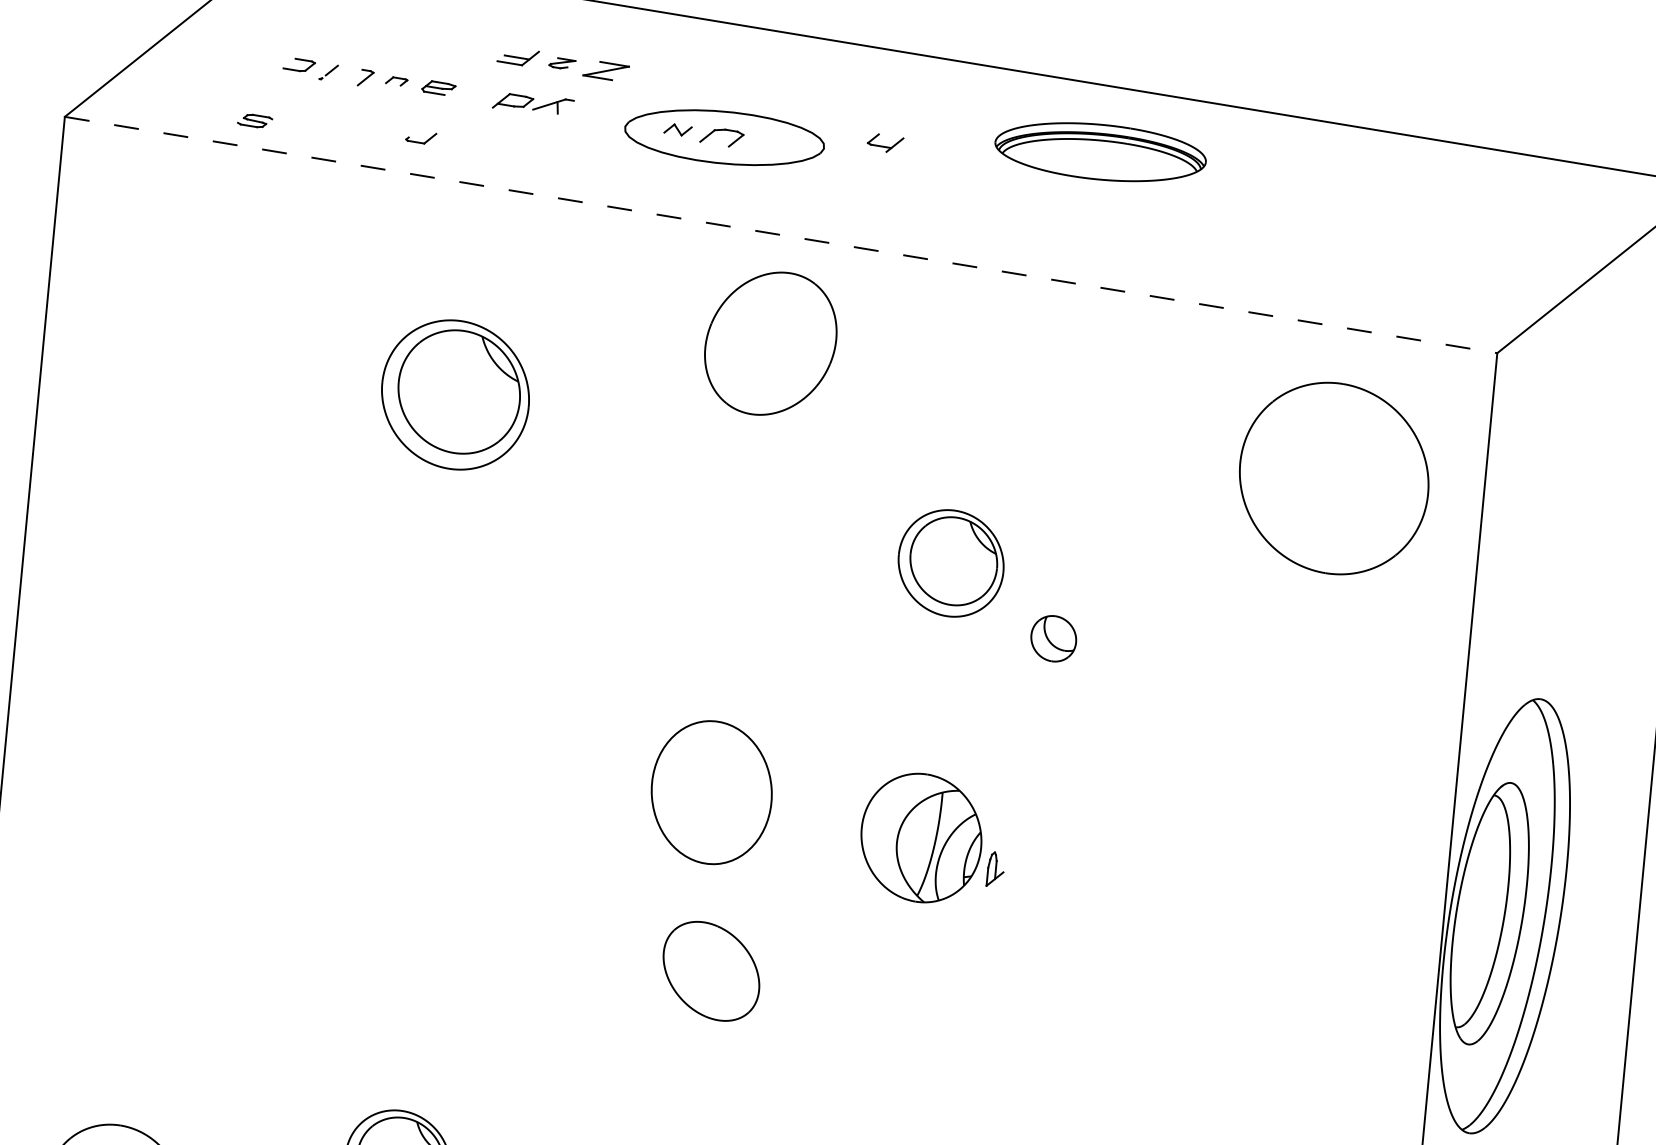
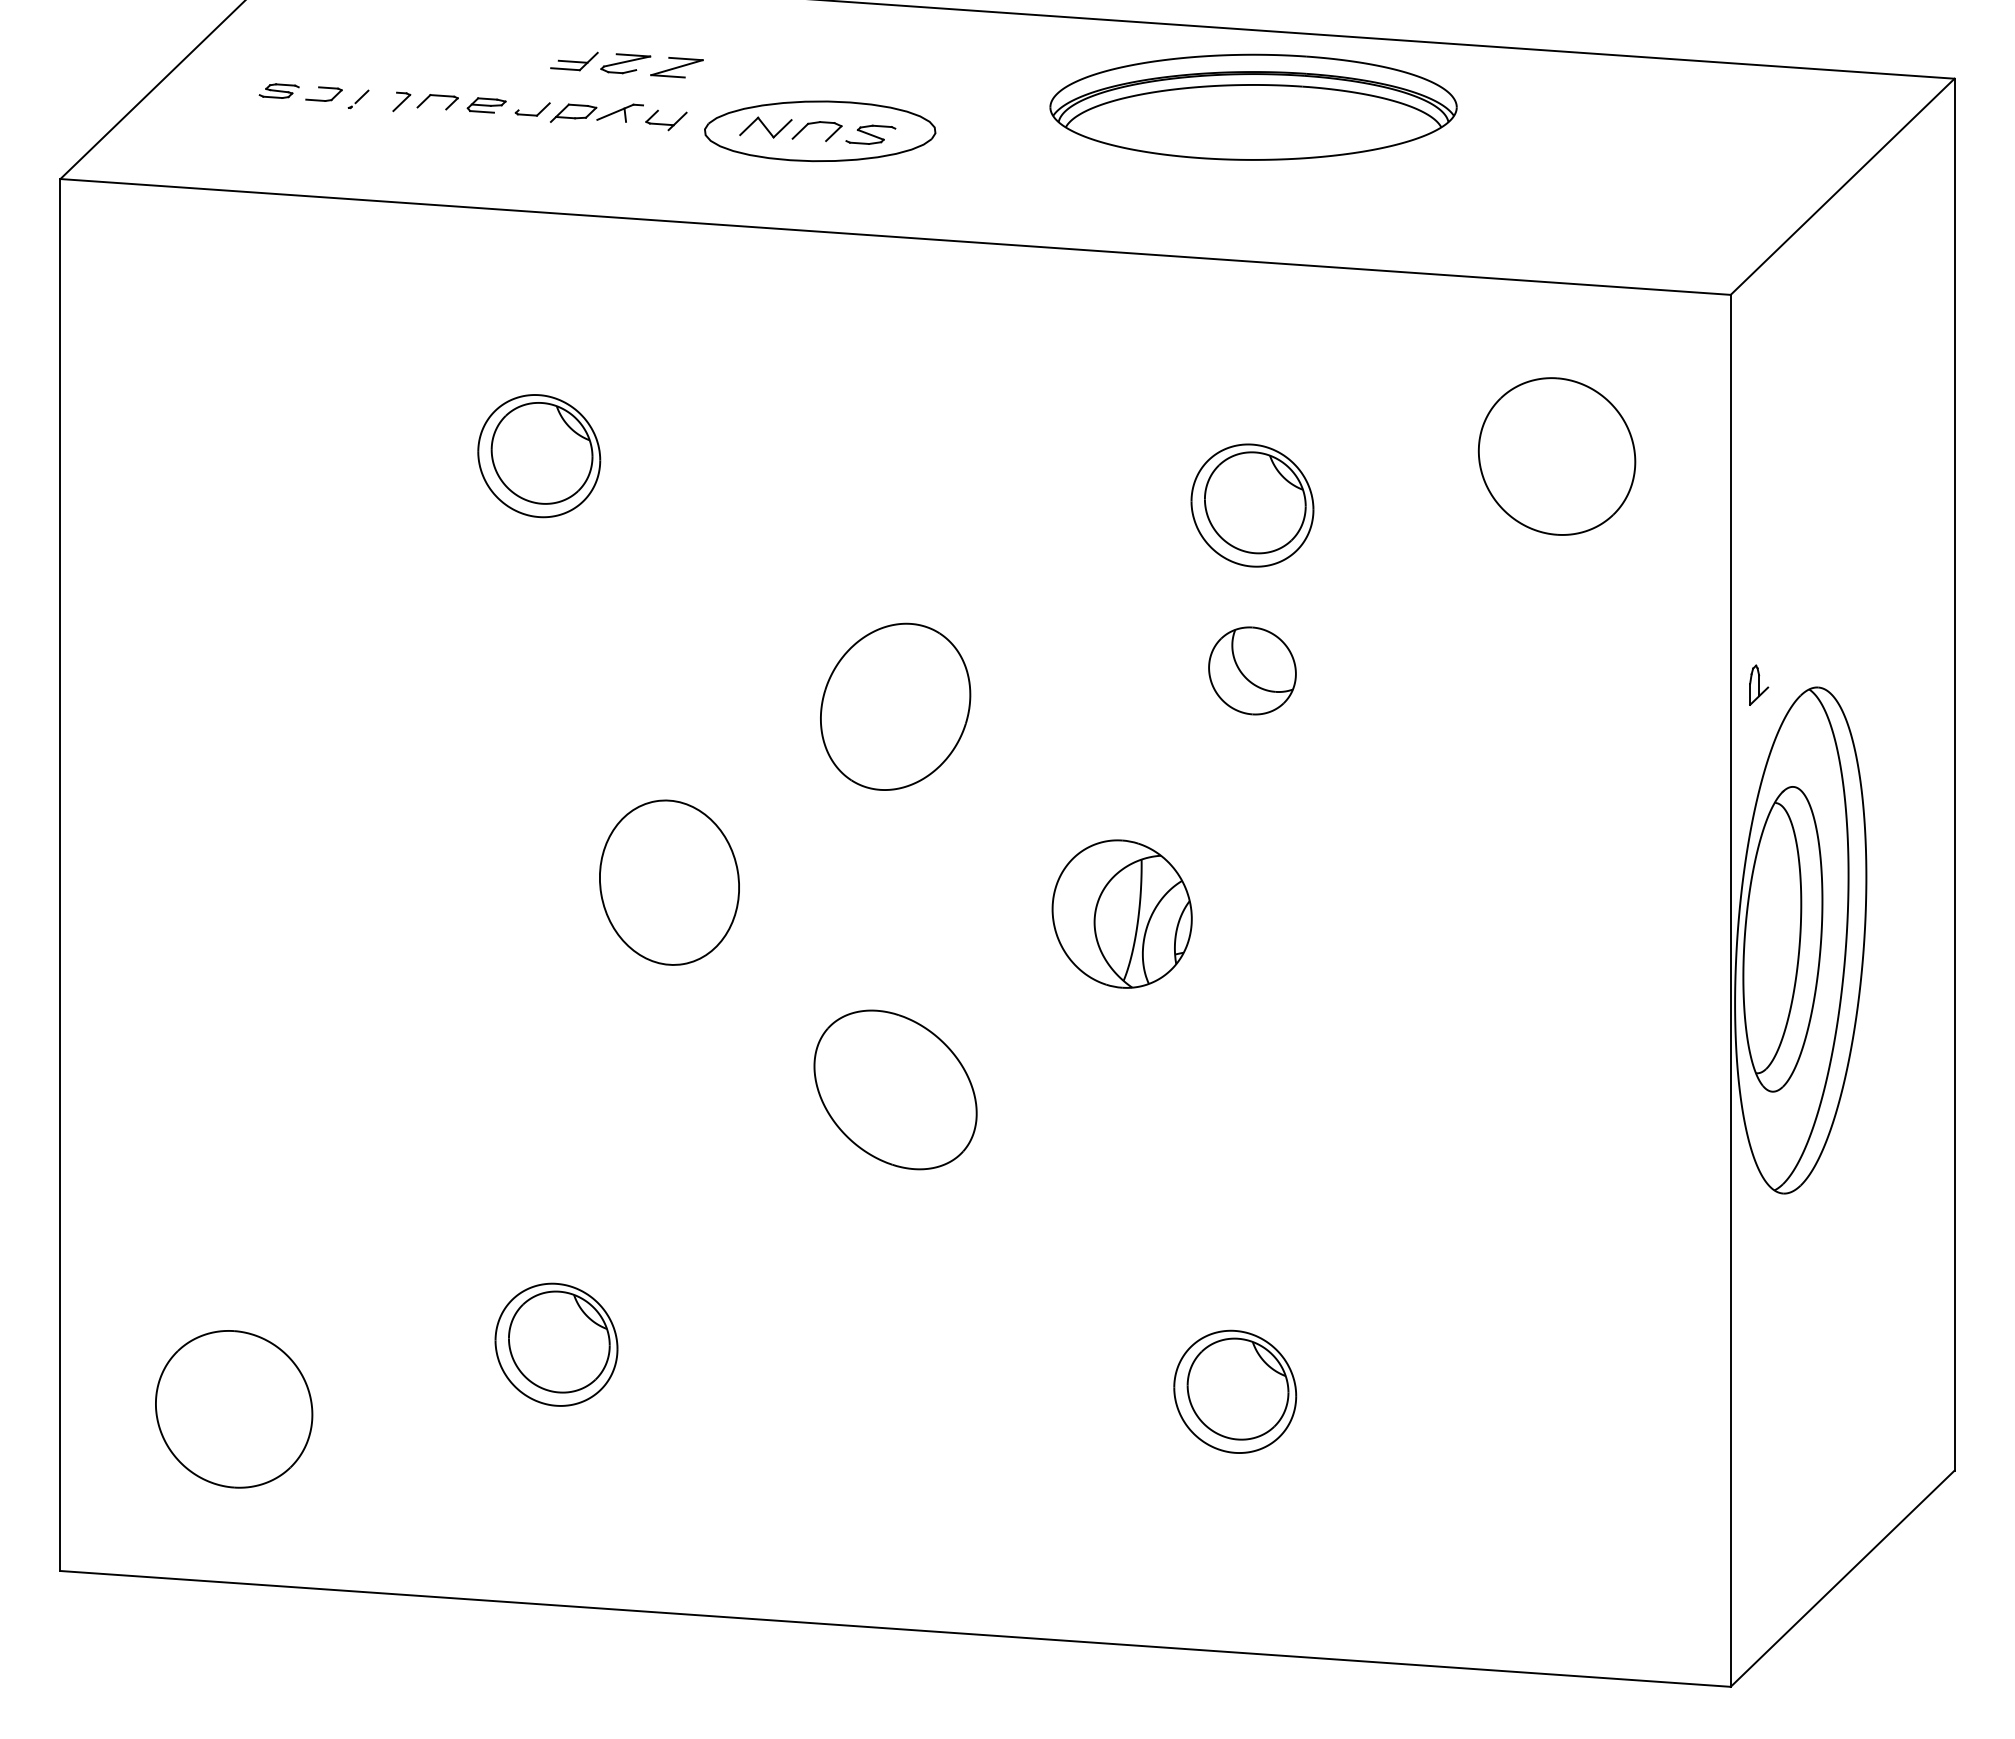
part: (562, 63) -> (625, 63), size x1.67
part: (396, 81) -> (437, 102), size x1.67
part: (254, 120) -> (278, 90), moved
part: (677, 129) -> (765, 127), size x1.67
part: (420, 137) -> (532, 109), moved
part: (885, 143) -> (666, 120), moved
part: (767, 144) -> (870, 134), added
part: (1100, 151) -> (1253, 106), size x1.67
line: (781, 235) -> (896, 237), dashed -> solid
part: (770, 343) -> (895, 706), moved
part: (455, 395) -> (539, 456), size x0.71
part: (1333, 478) -> (1556, 456), size x0.71
part: (951, 563) -> (1252, 505), moved
part: (1053, 638) -> (1252, 670), size x1.67
part: (711, 792) -> (669, 882), moved
part: (996, 868) -> (1759, 684), moved
part: (711, 970) -> (895, 1089), size x1.43

